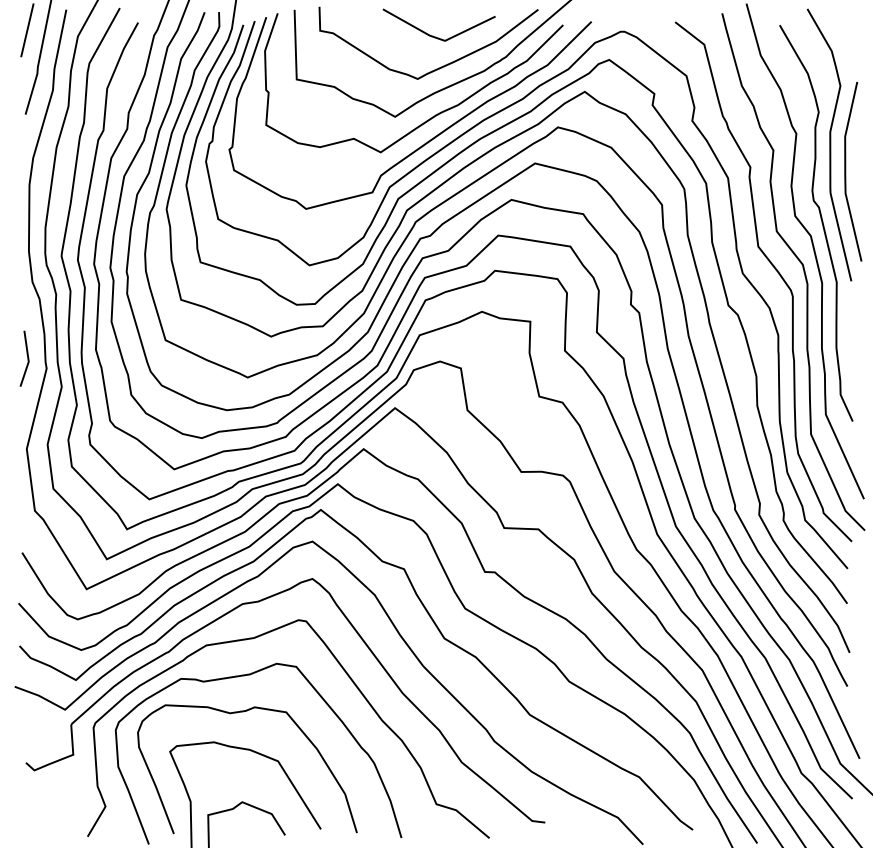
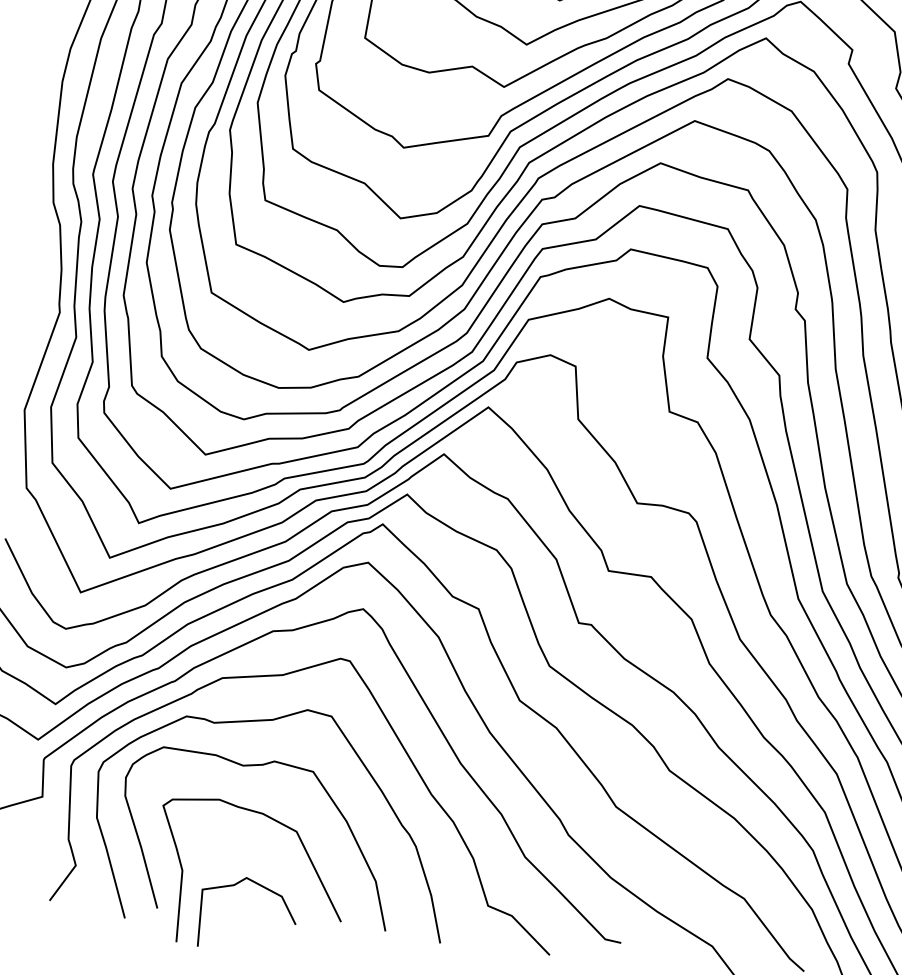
line: (27, 358) -> (37, 297), removed

